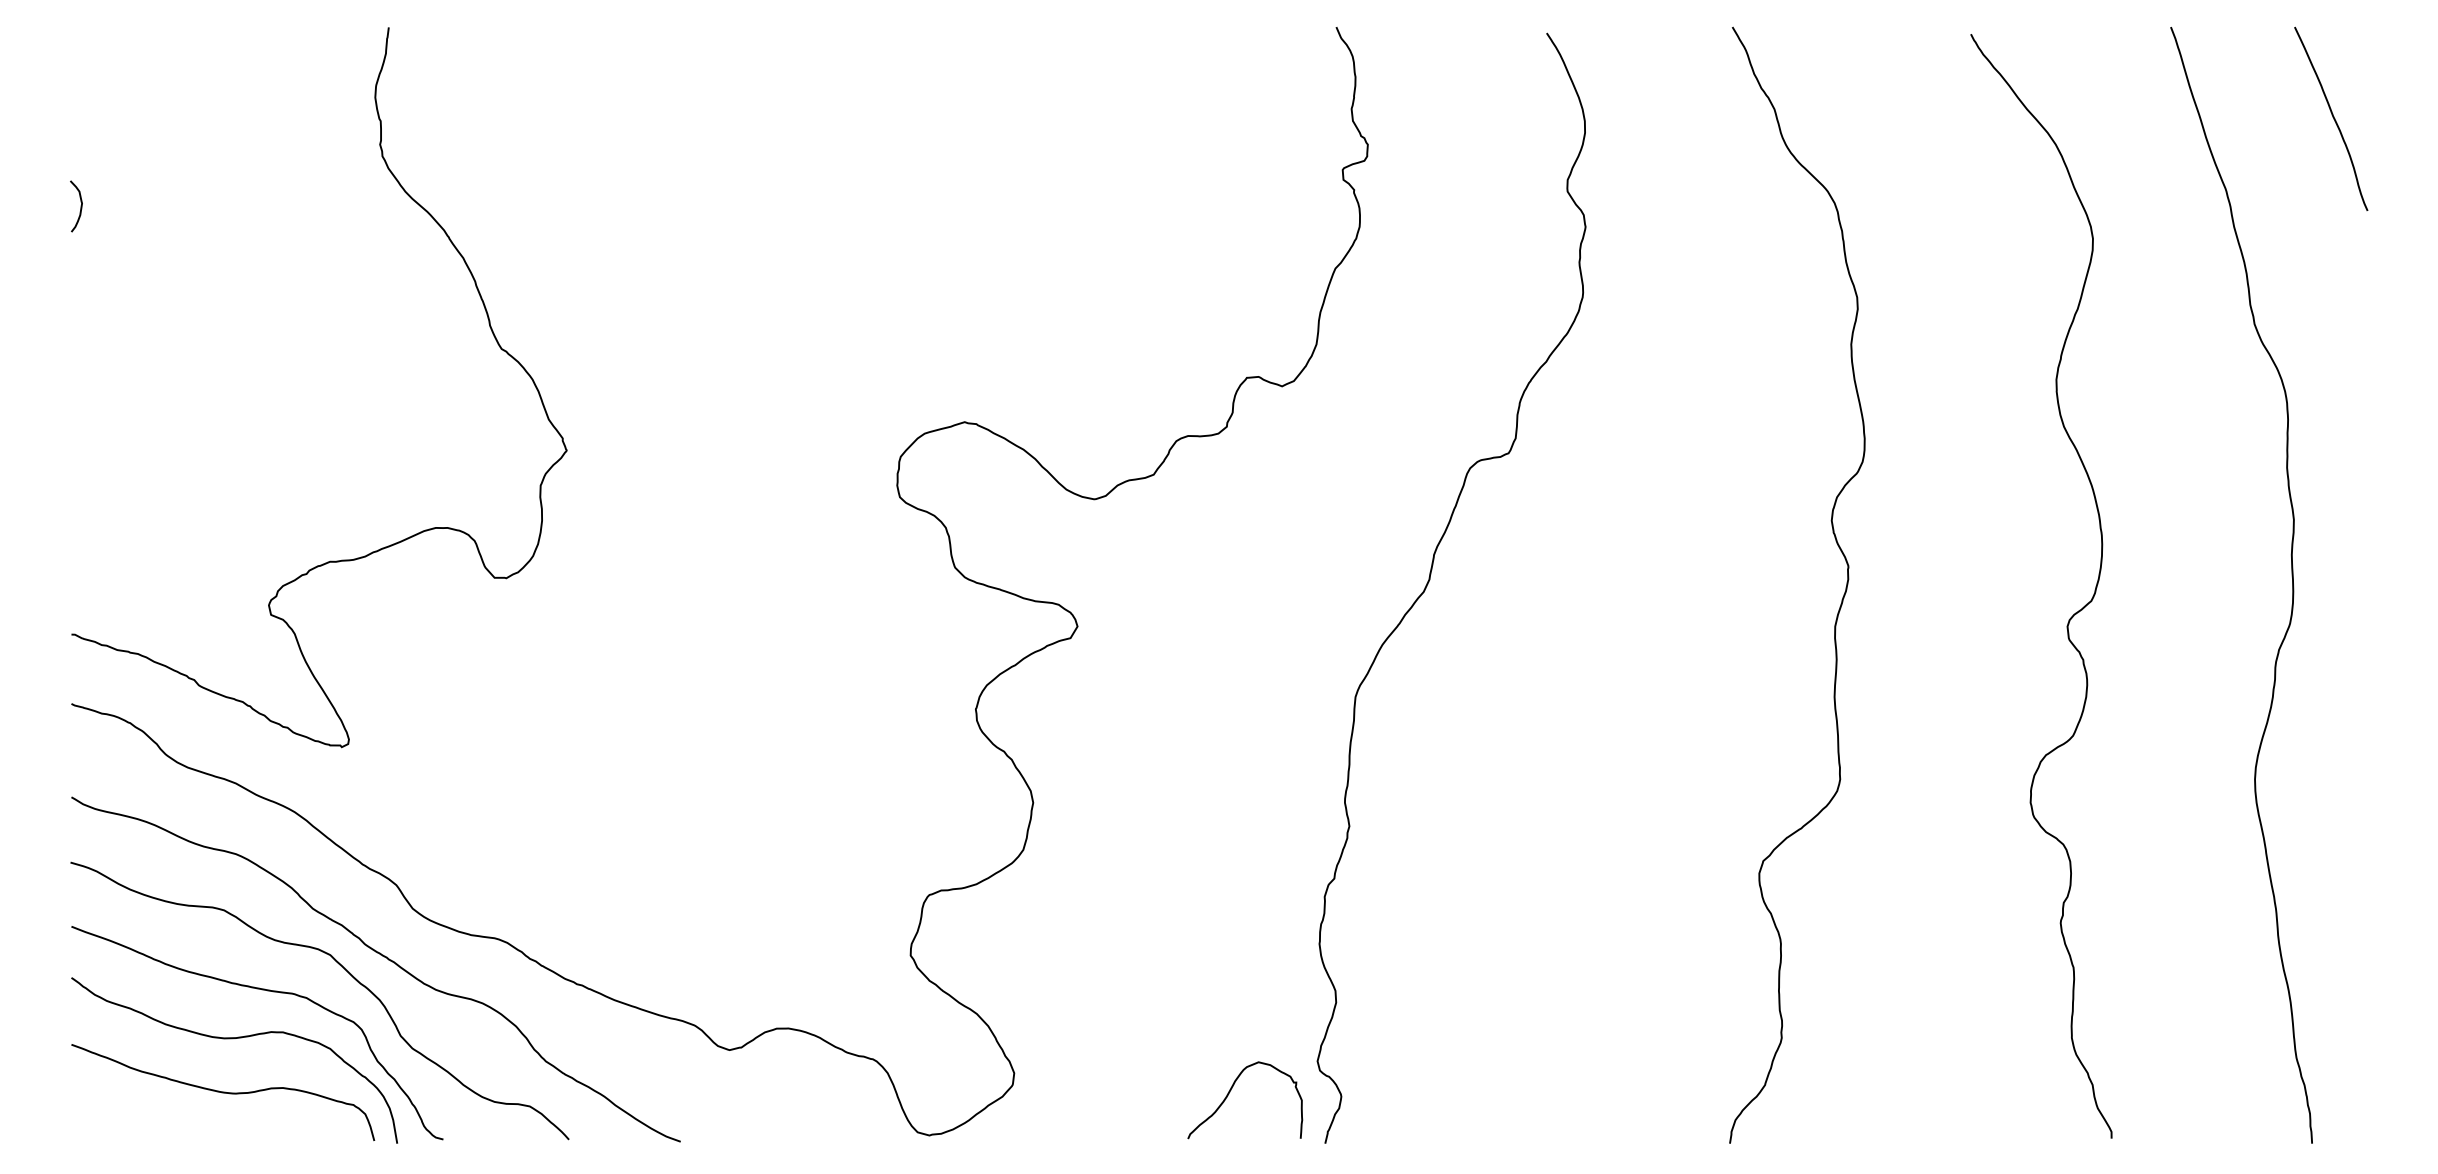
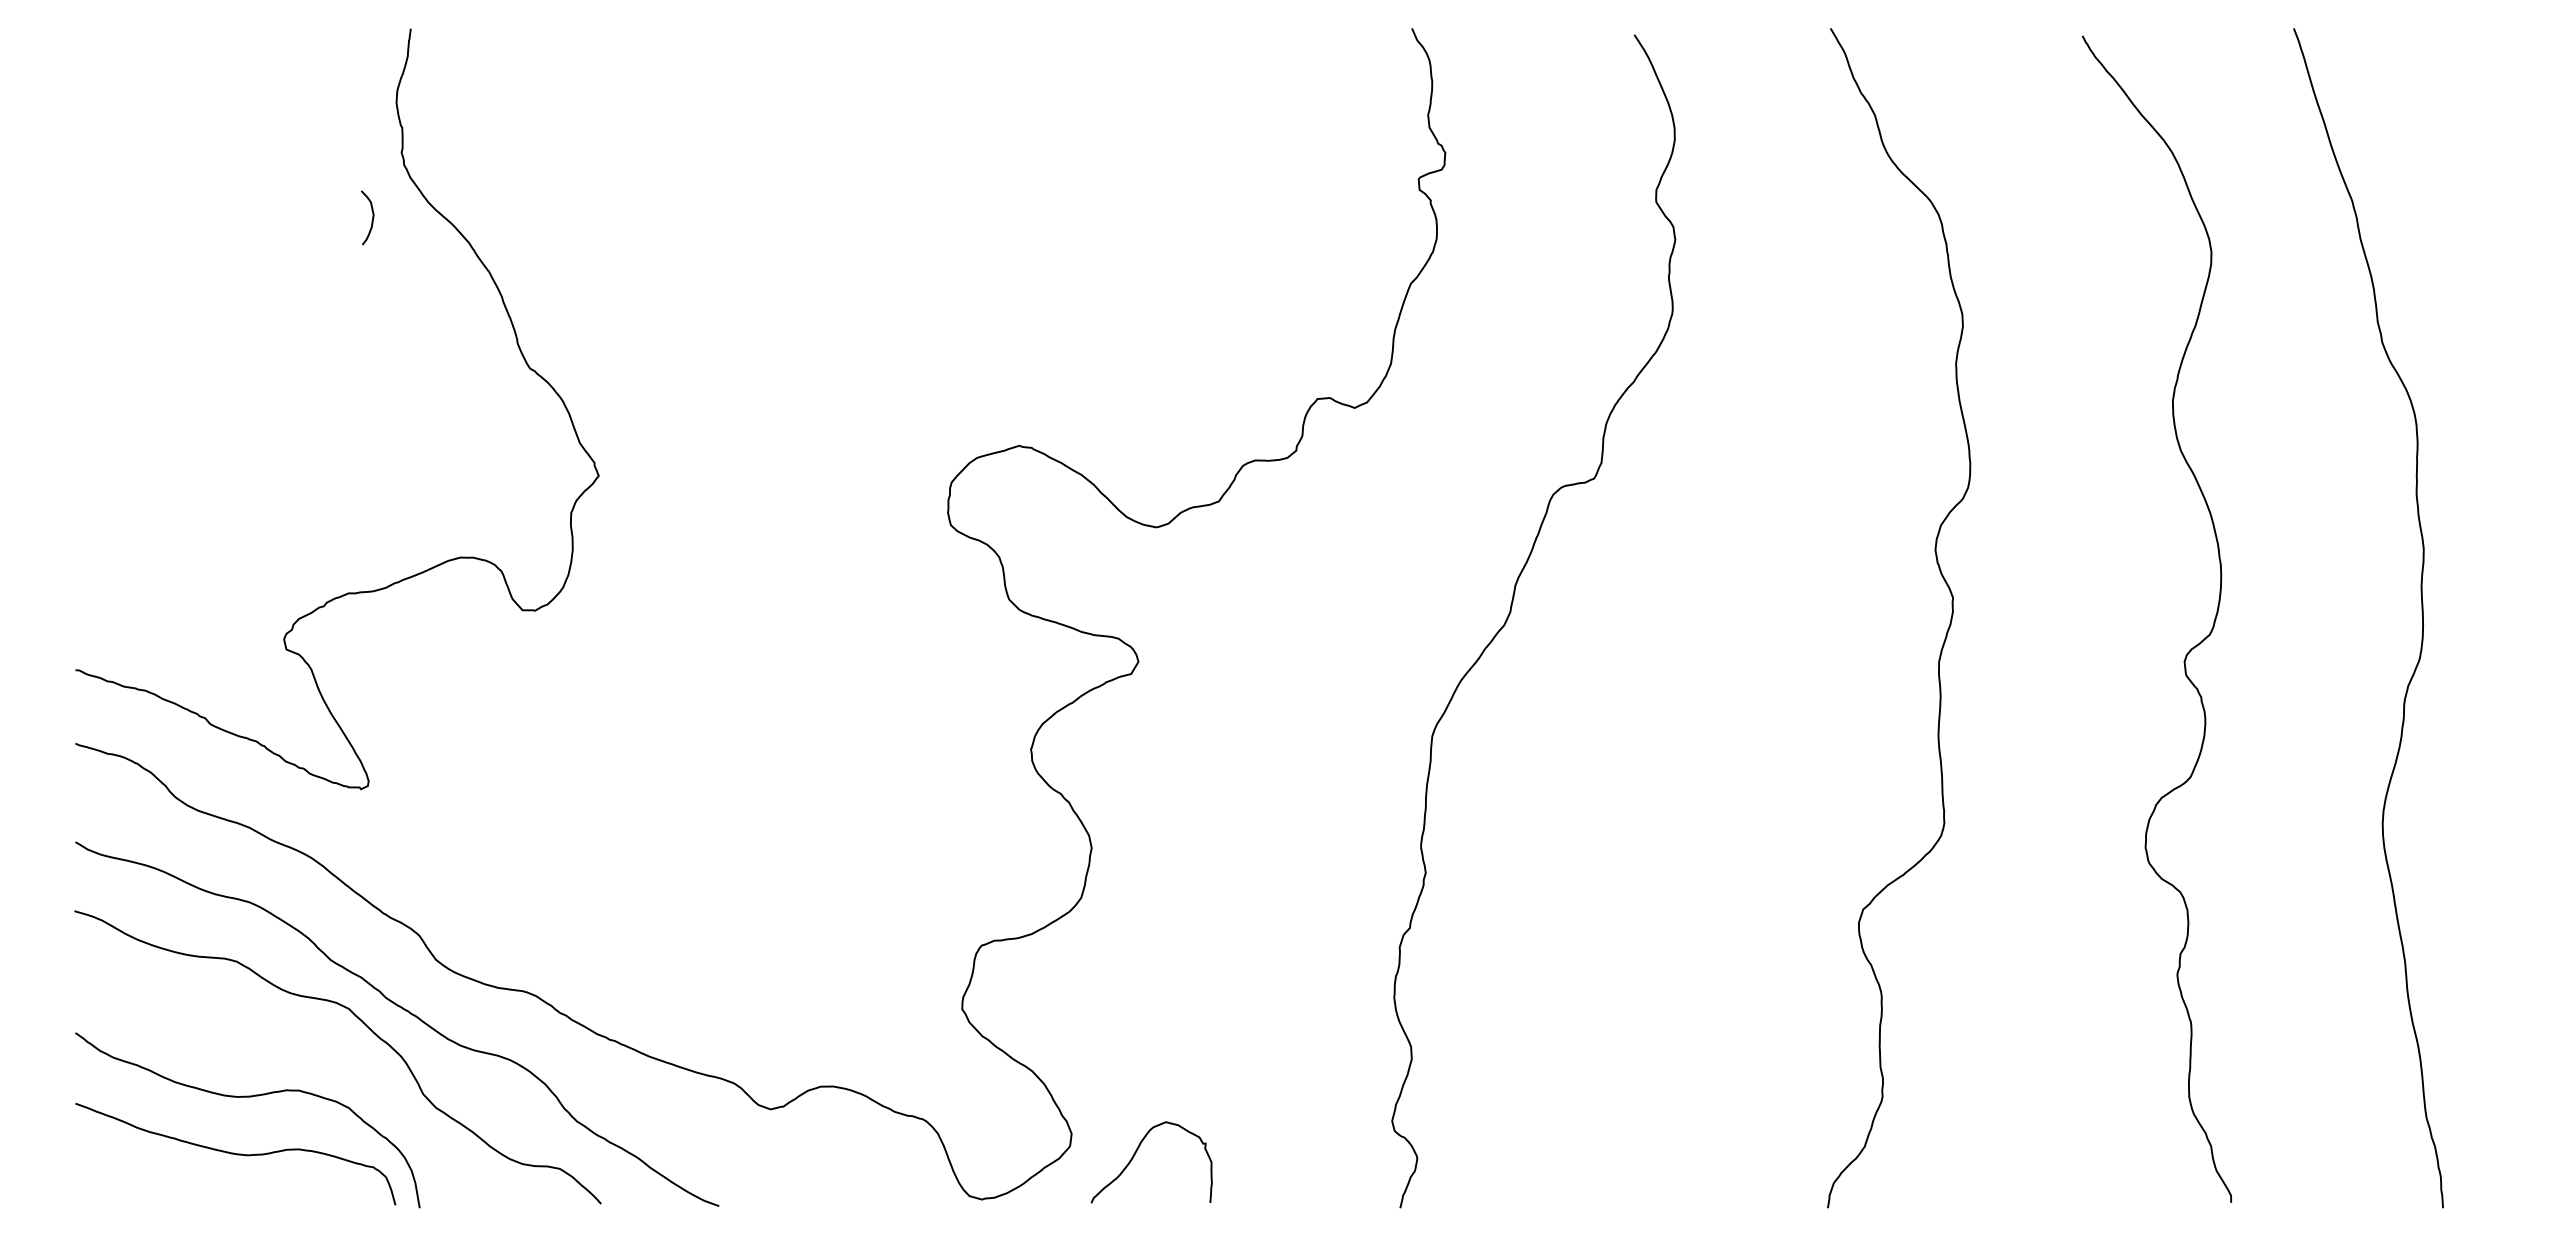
curve: (2333, 119) -> (2465, 125), removed
curve: (80, 206) -> (372, 217), moved
curve: (263, 990) -> (278, 1046), removed
curve: (1230, 1091) -> (1136, 1153), moved

